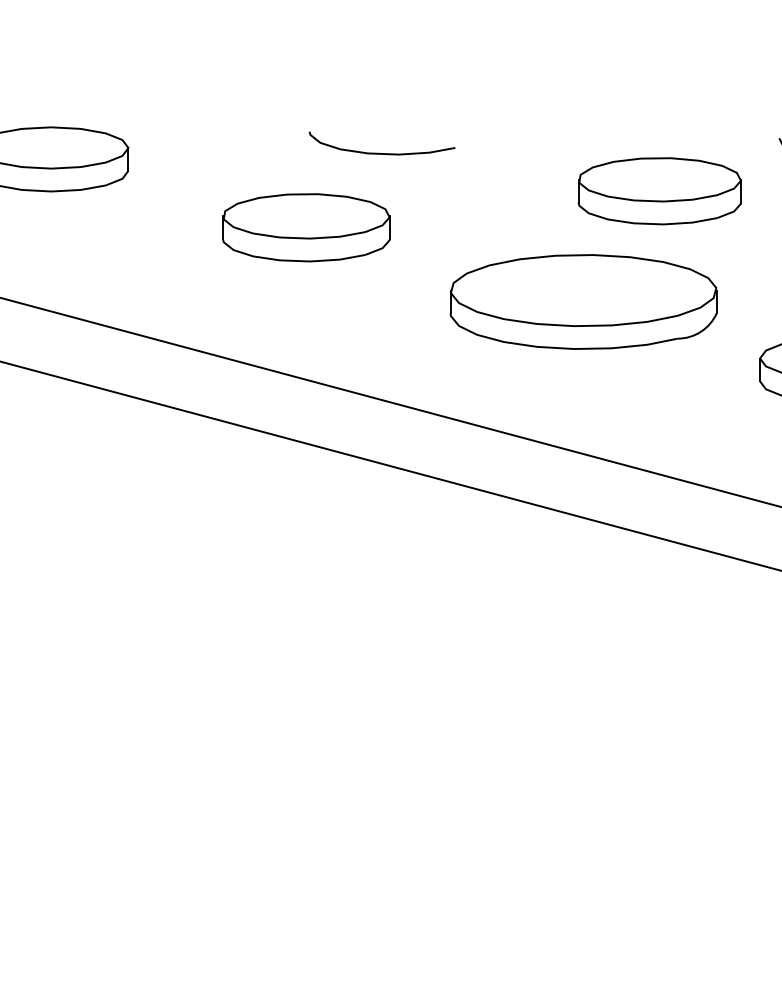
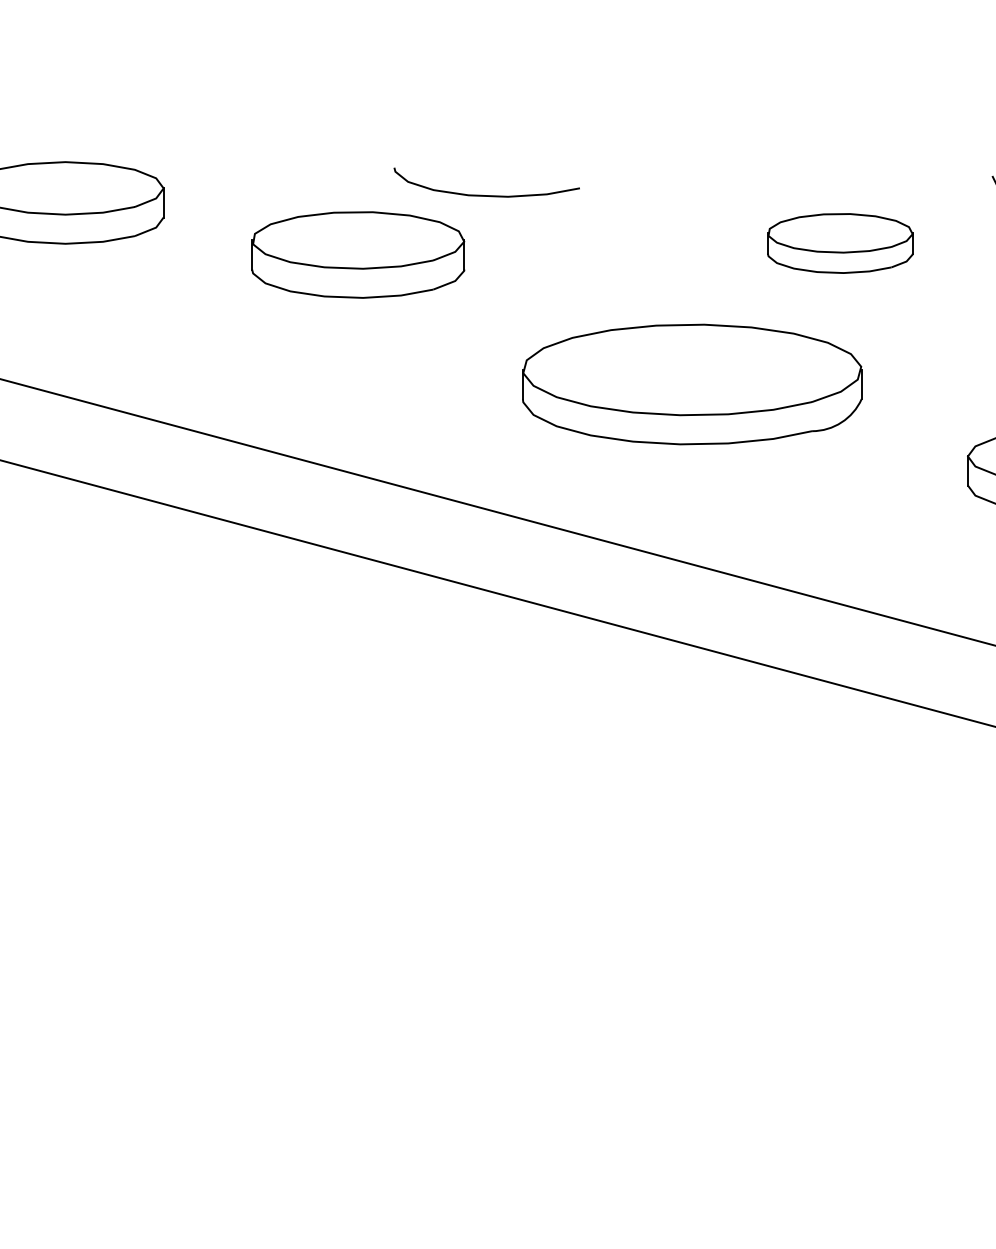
part: (659, 191) -> (840, 243), size x0.7
part: (306, 227) -> (358, 254), moved
part: (583, 302) -> (692, 384), moved

